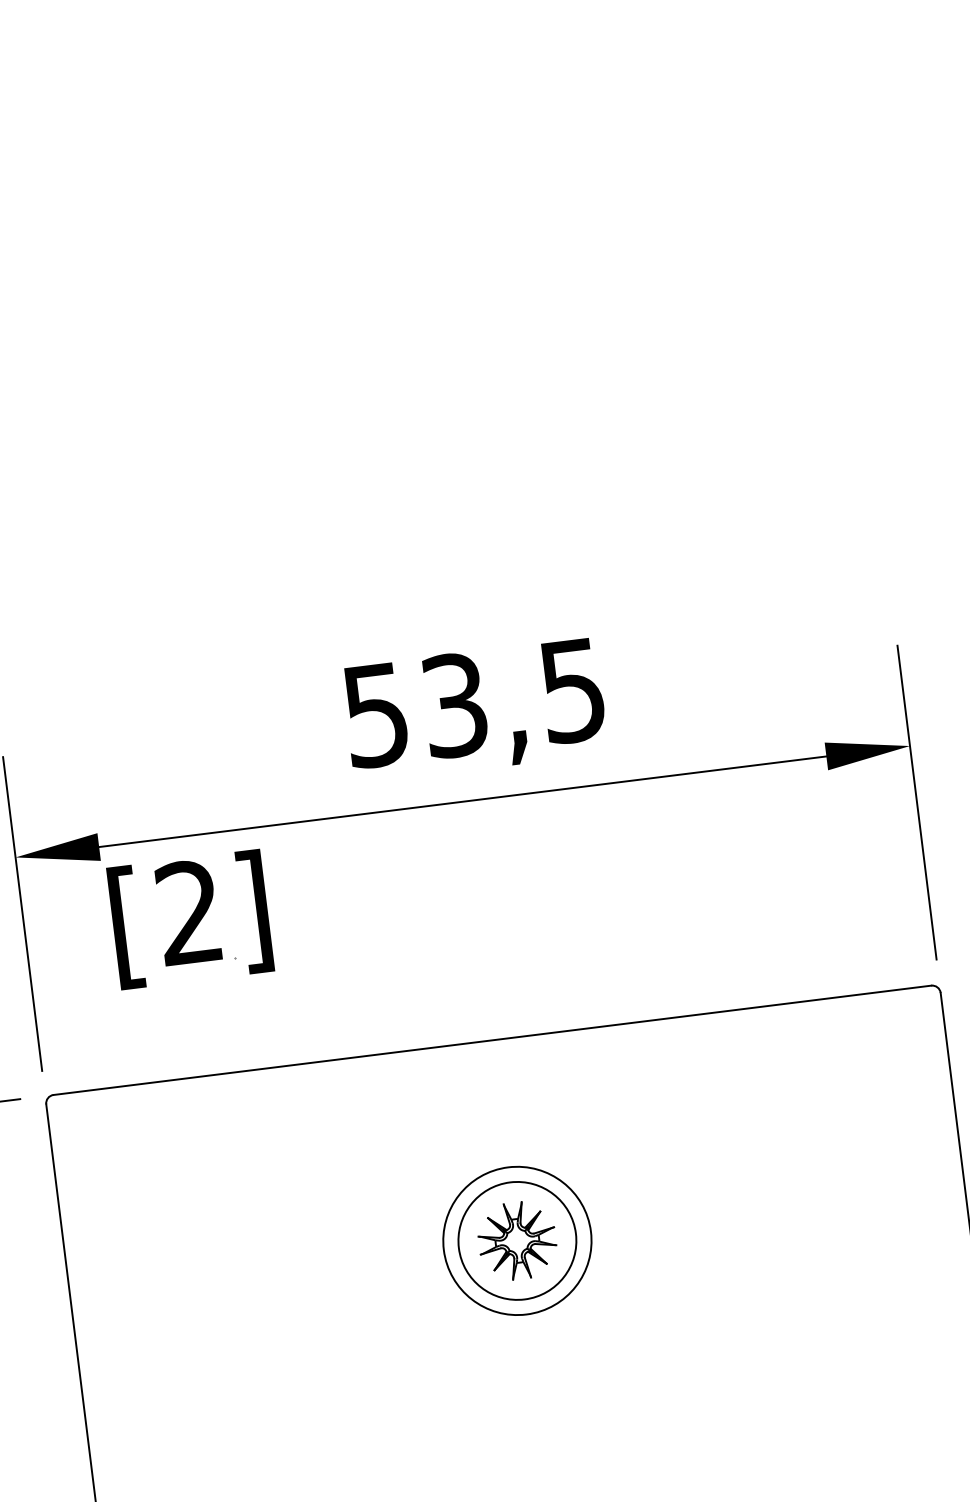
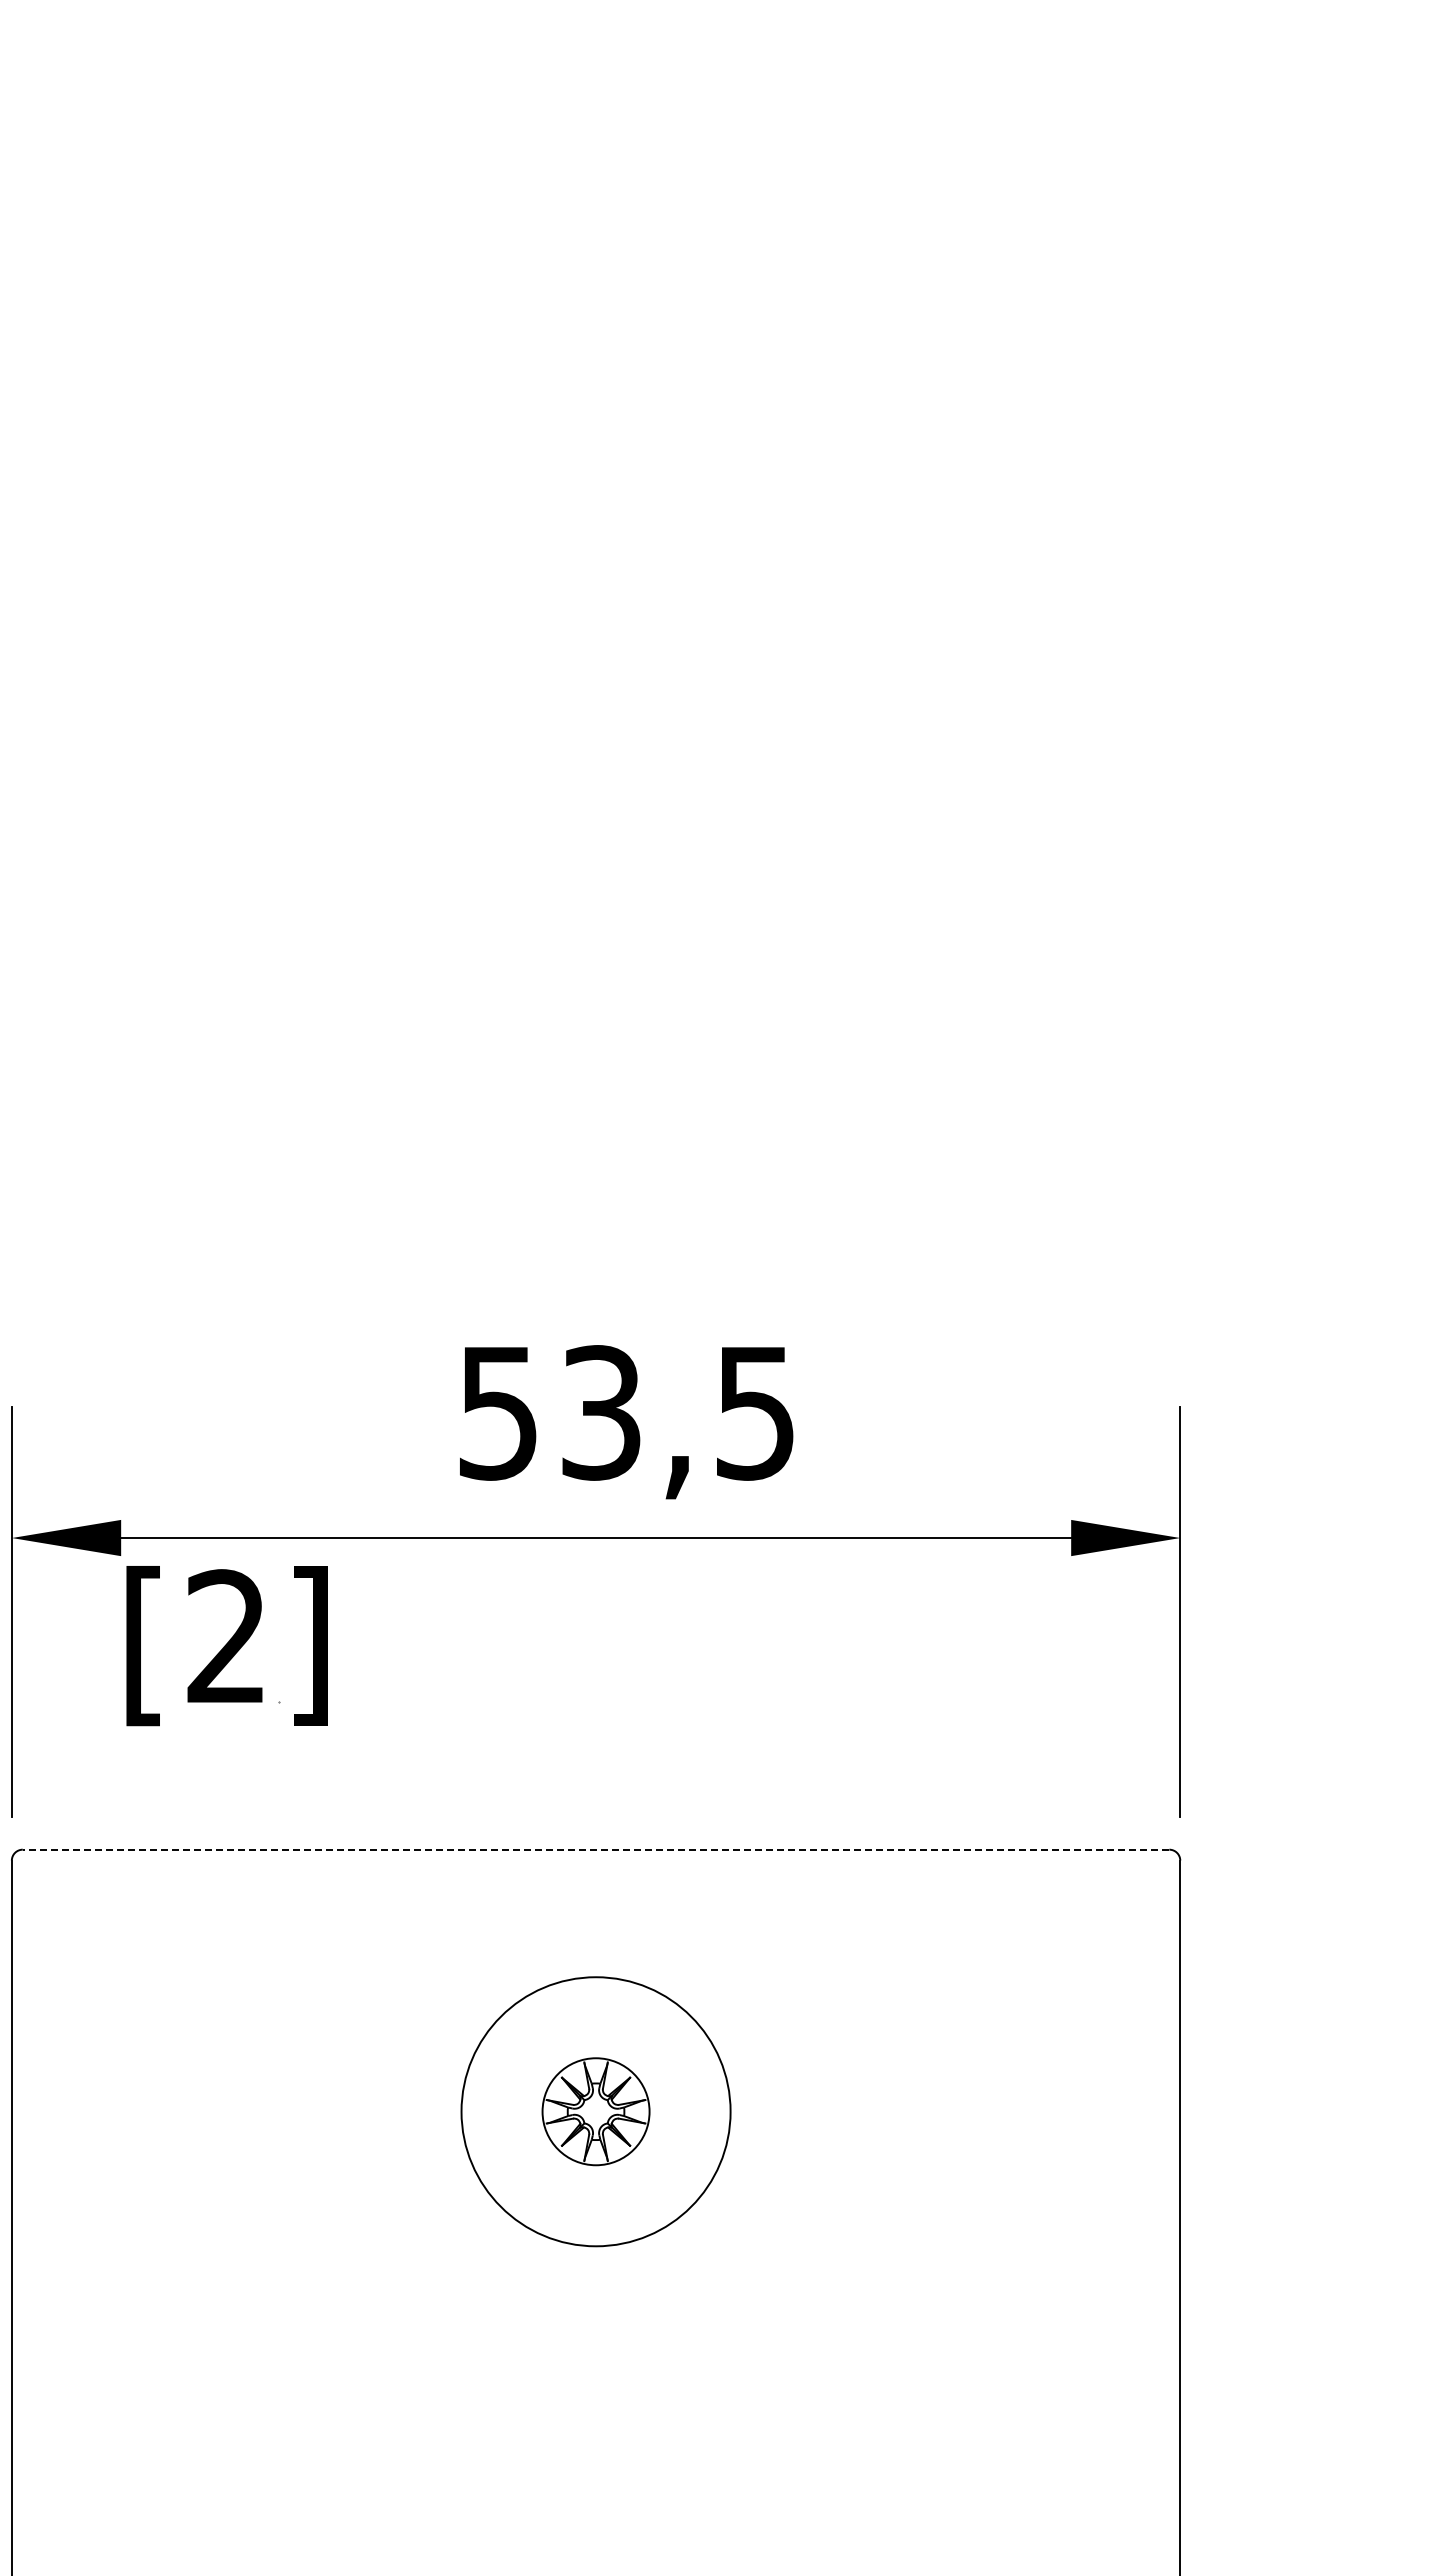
line: (491, 1040) -> (595, 1849), solid -> dashed
circle: (516, 1240) -> (595, 2111), size x0.7
circle: (516, 1240) -> (595, 2111), size x1.4

